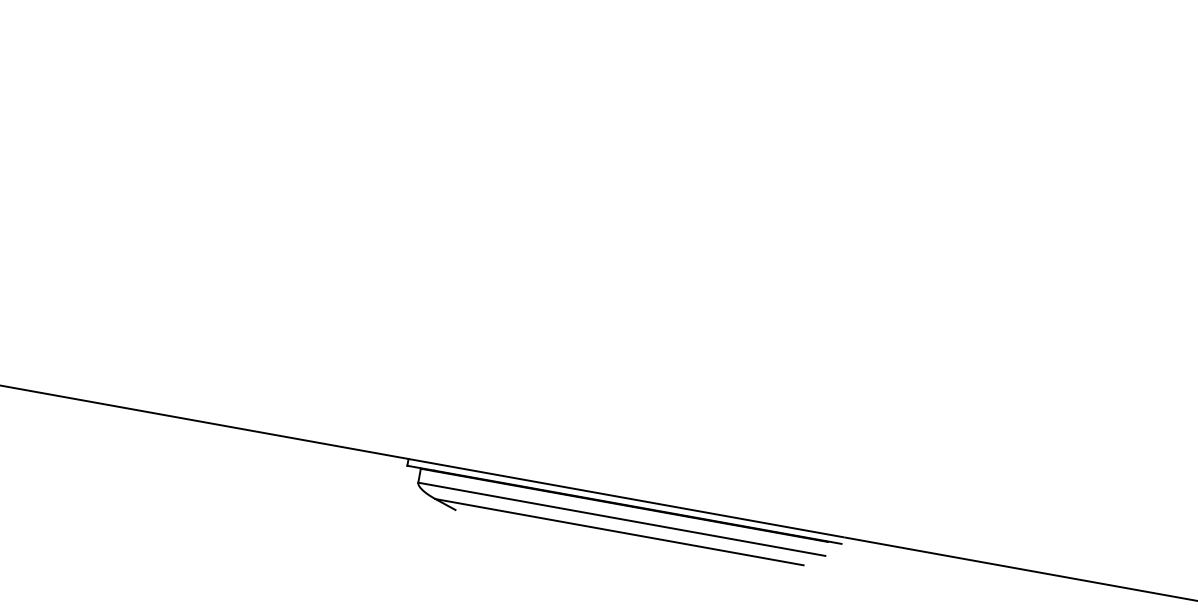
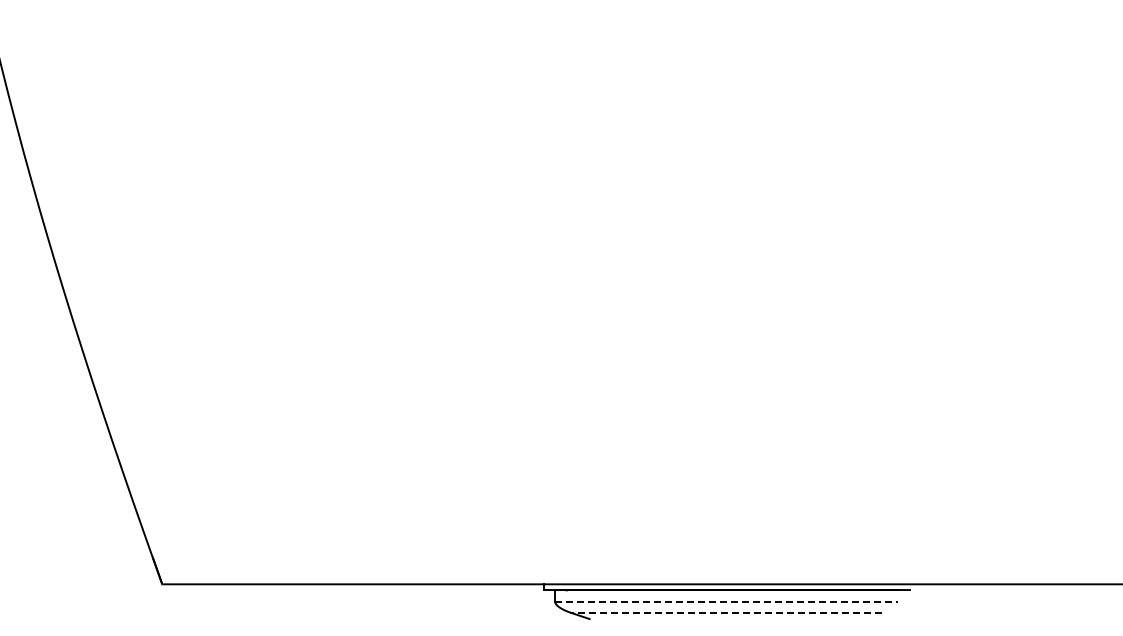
line: (622, 519) -> (727, 602), solid -> dashed
line: (619, 532) -> (726, 613), solid -> dashed

